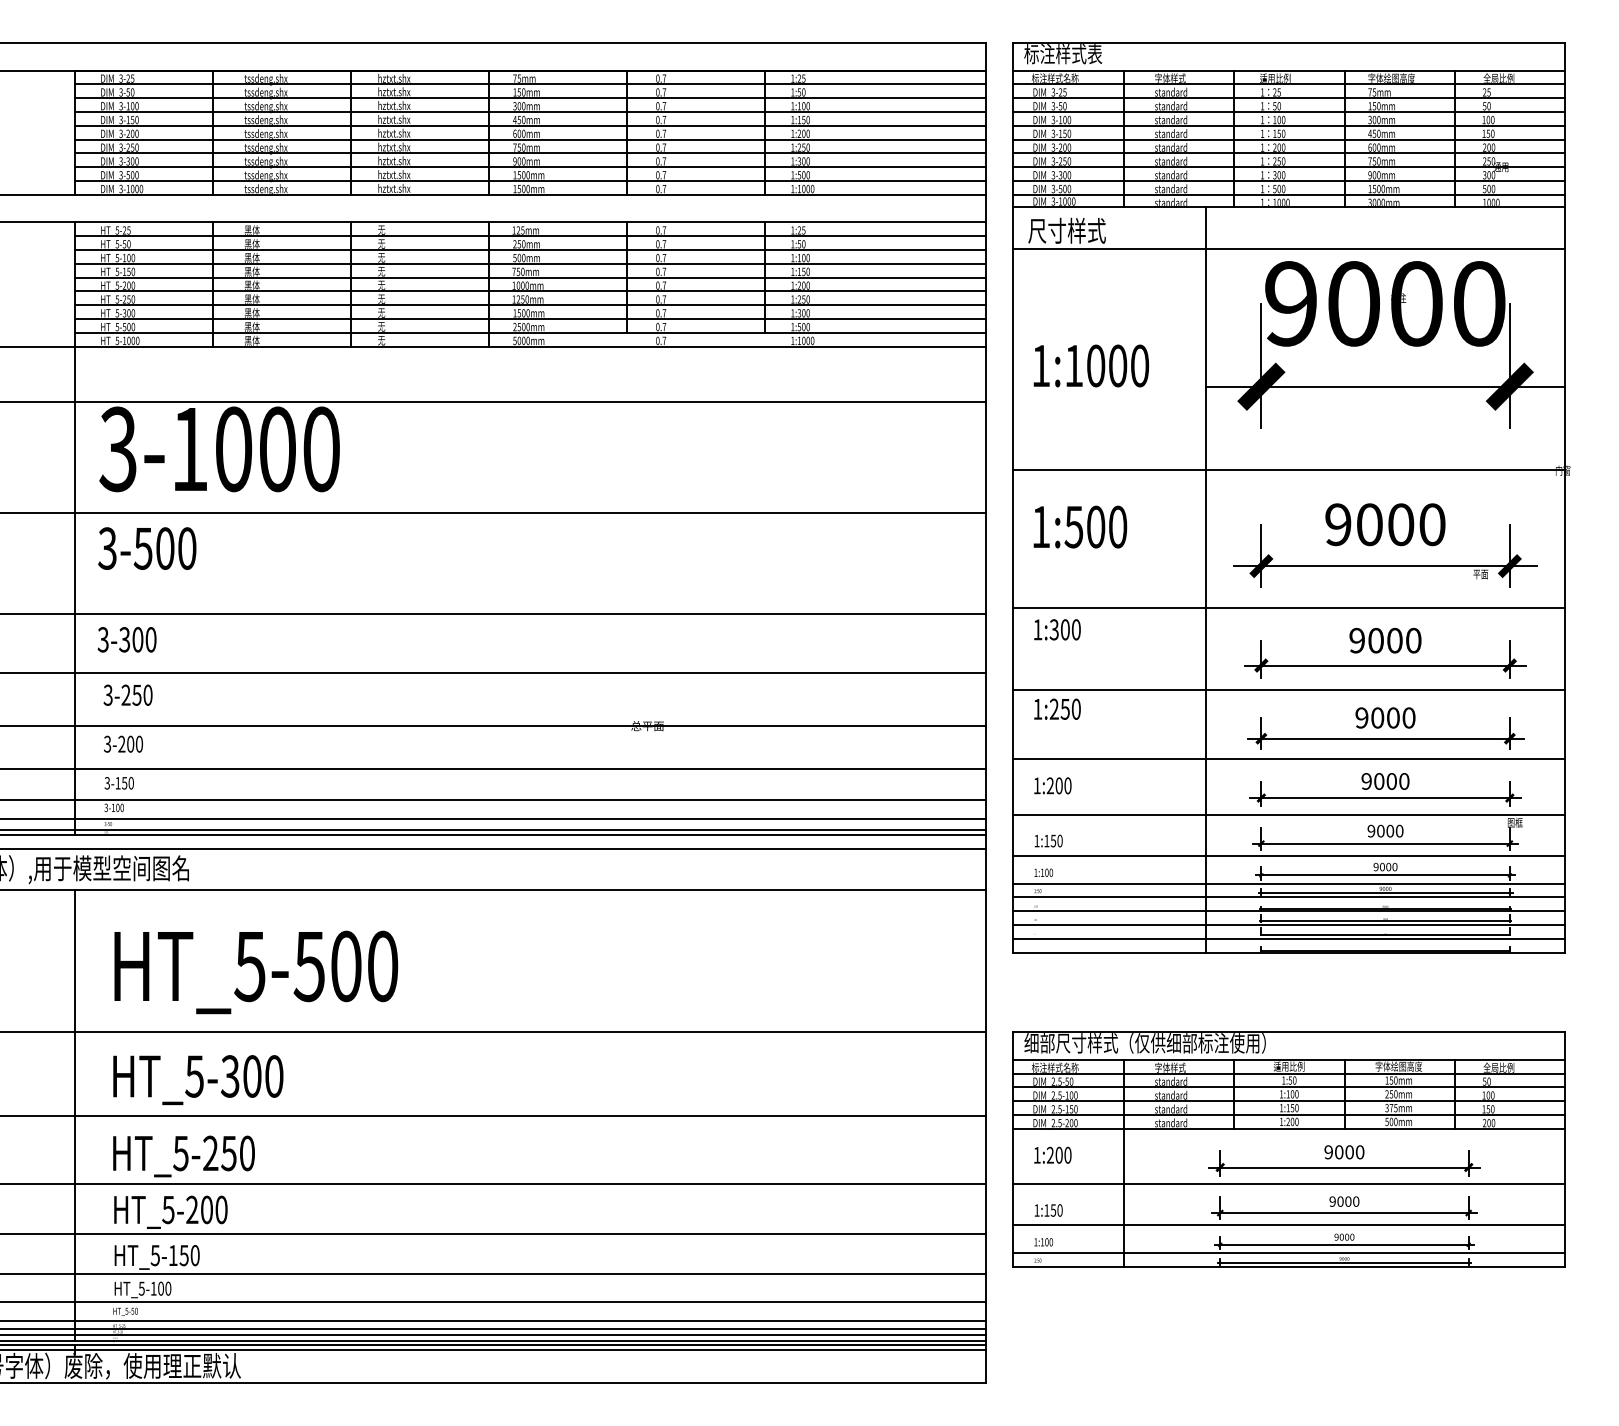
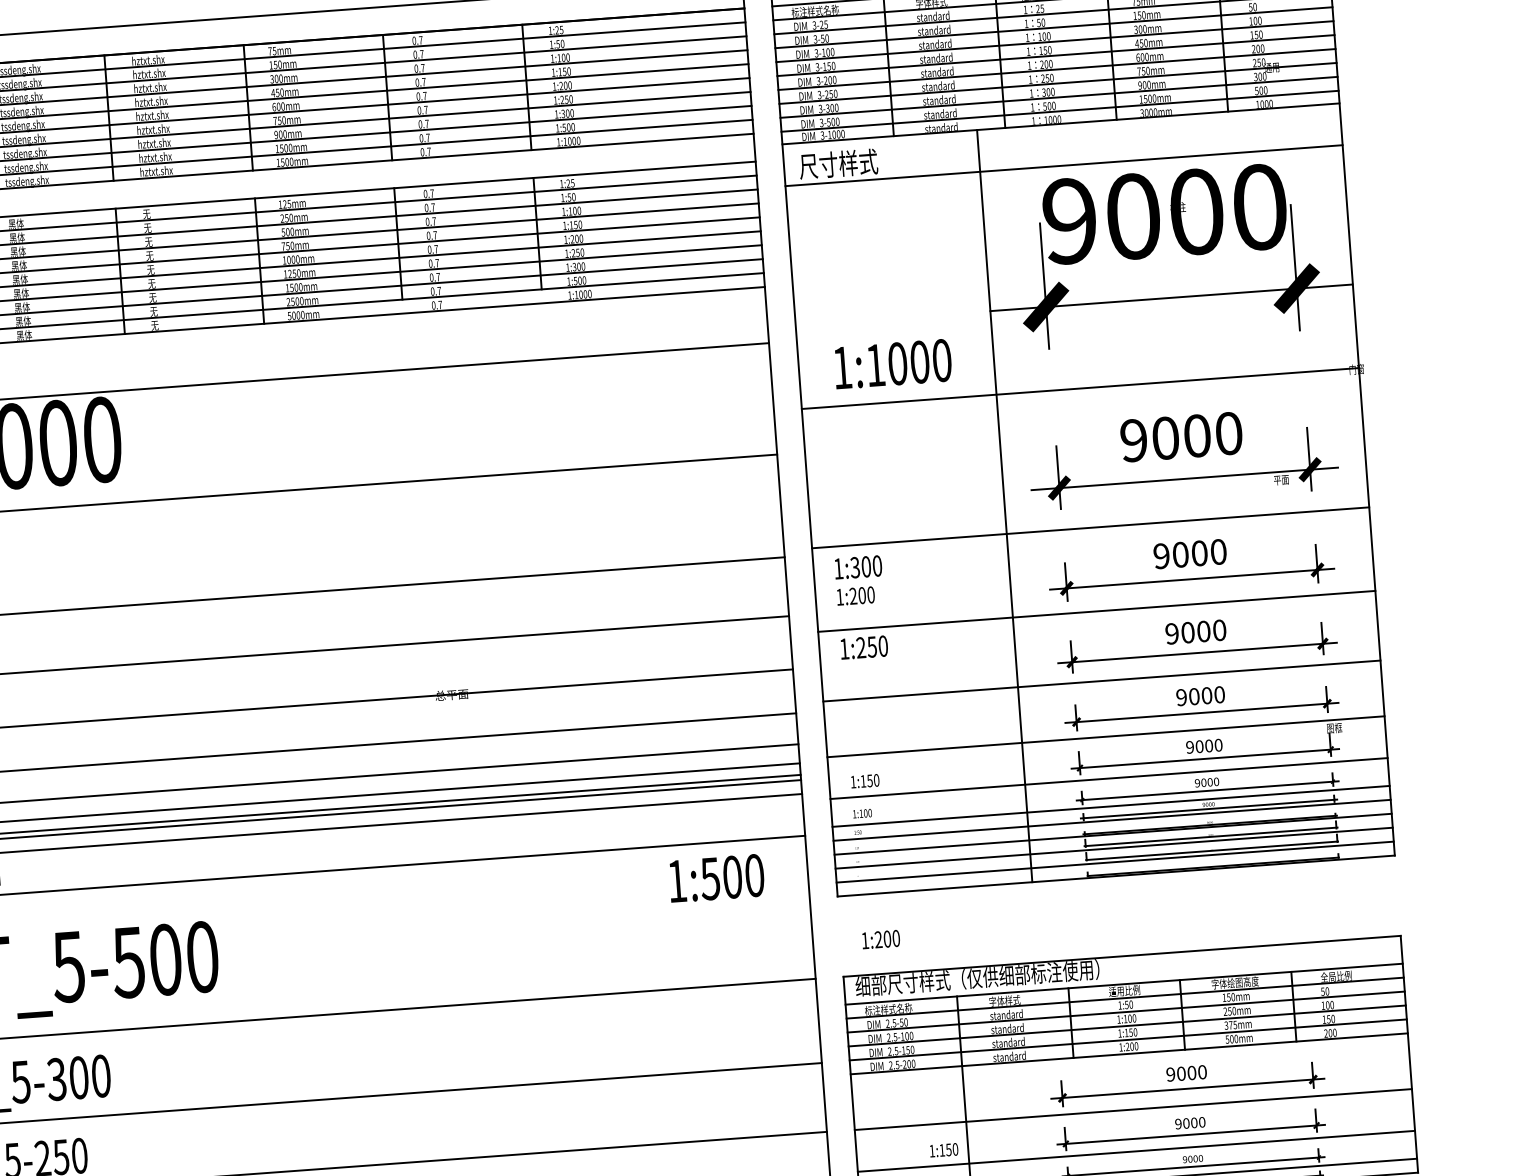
text: (1090, 365) -> (892, 363), moved
text: (1080, 526) -> (716, 877), moved
text: (1052, 785) -> (855, 595), moved
text: (1052, 1154) -> (880, 938), moved
text: (1048, 1210) -> (943, 1150), moved

